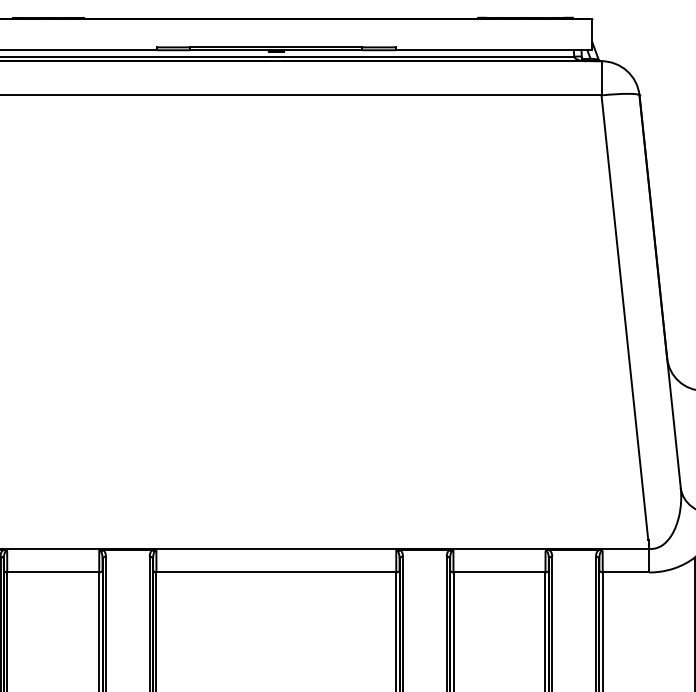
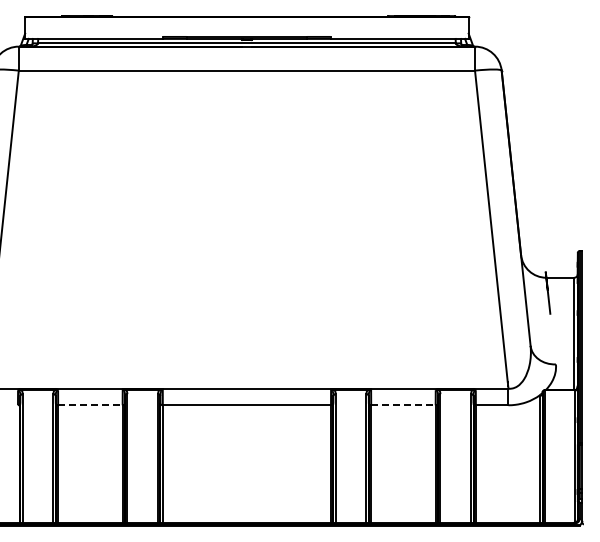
line: (53, 572) -> (90, 405), solid -> dashed
line: (499, 572) -> (403, 405), solid -> dashed

